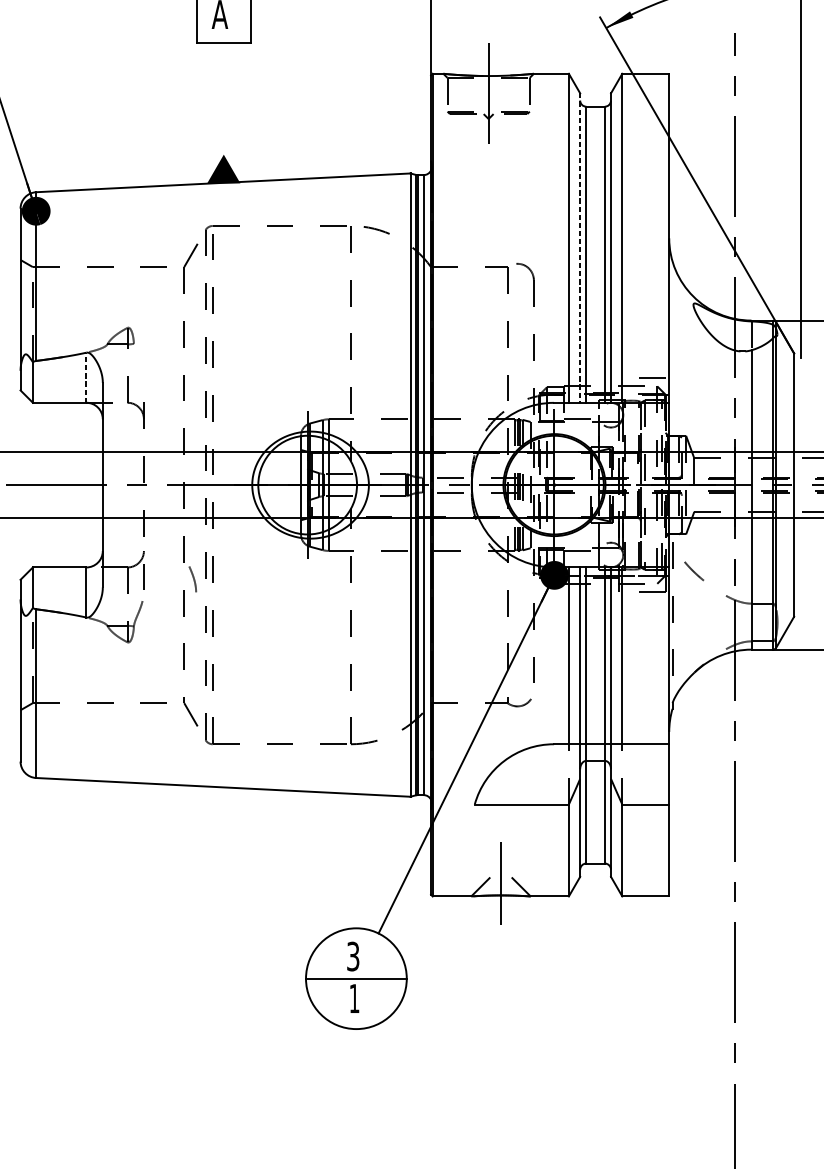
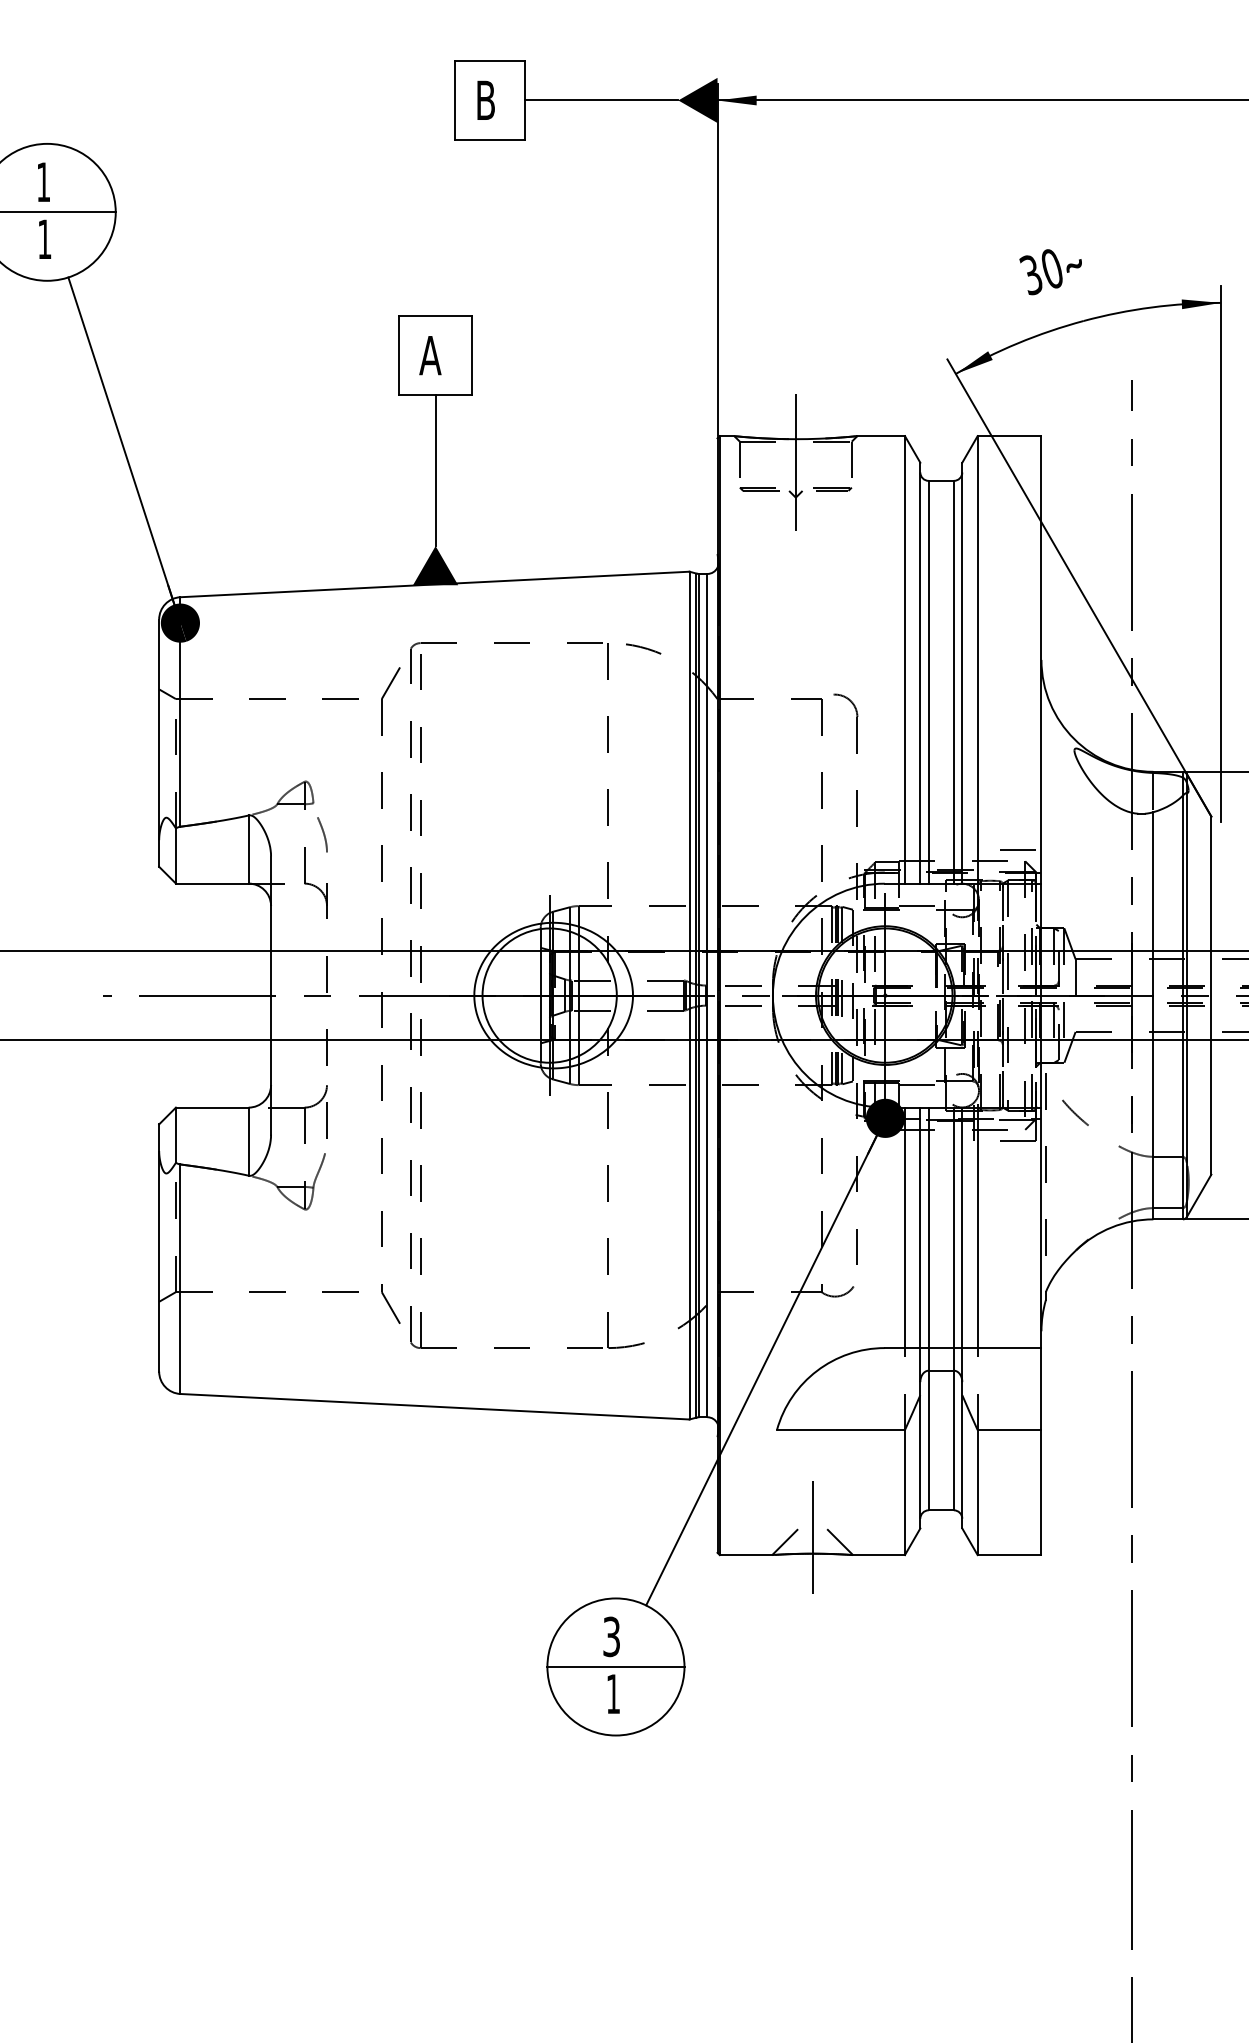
line: (223, 99) -> (435, 470), added
line: (580, 248) -> (920, 673), dashed -> solid
line: (86, 377) -> (248, 849), dashed -> solid
curve: (193, 579) -> (323, 834), moved

